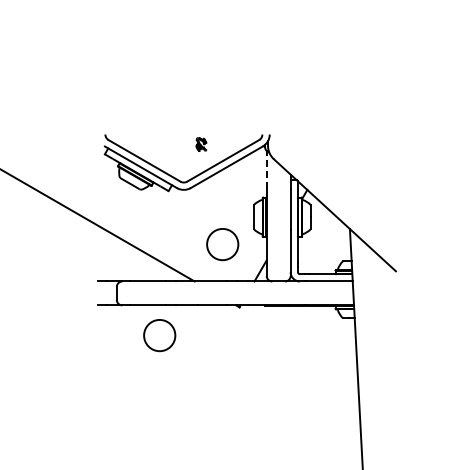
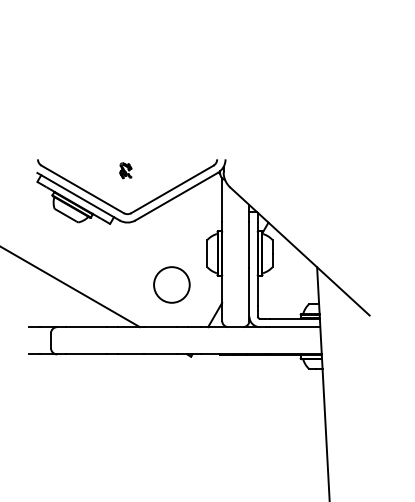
part: (201, 144) -> (125, 170), moved
line: (266, 171) -> (221, 201), dashed -> solid
circle: (159, 335) -> (99, 388), removed

